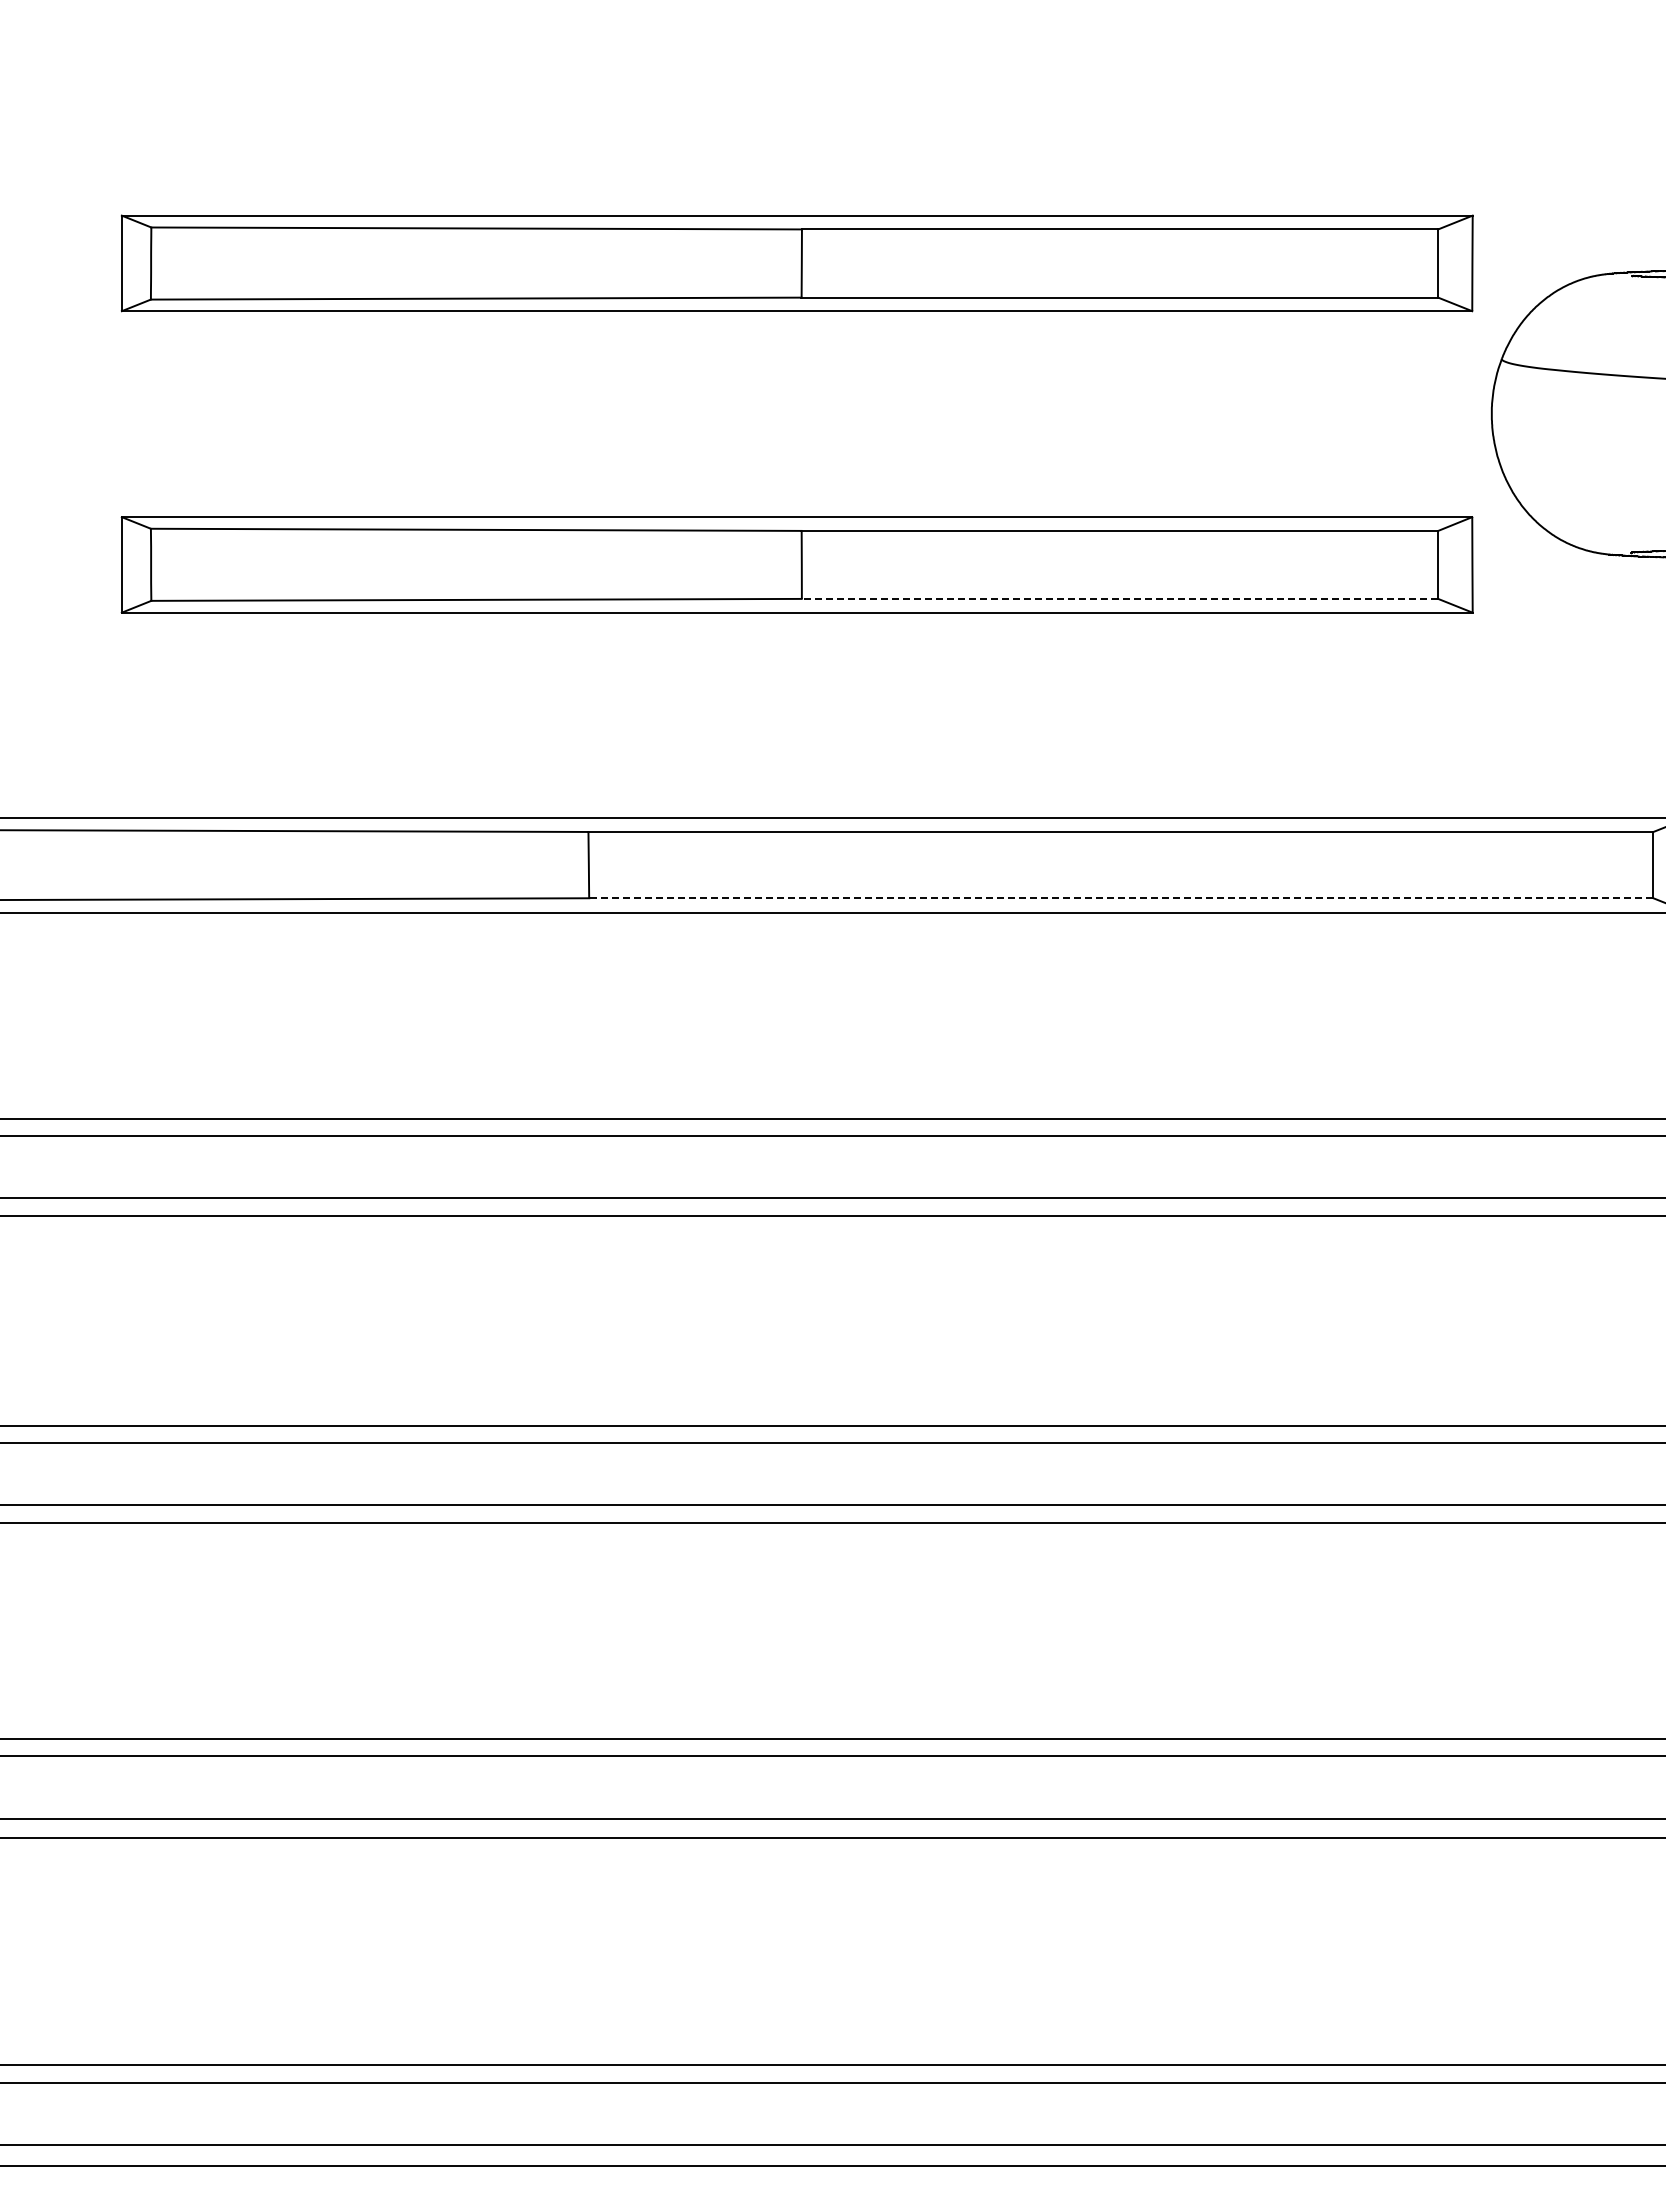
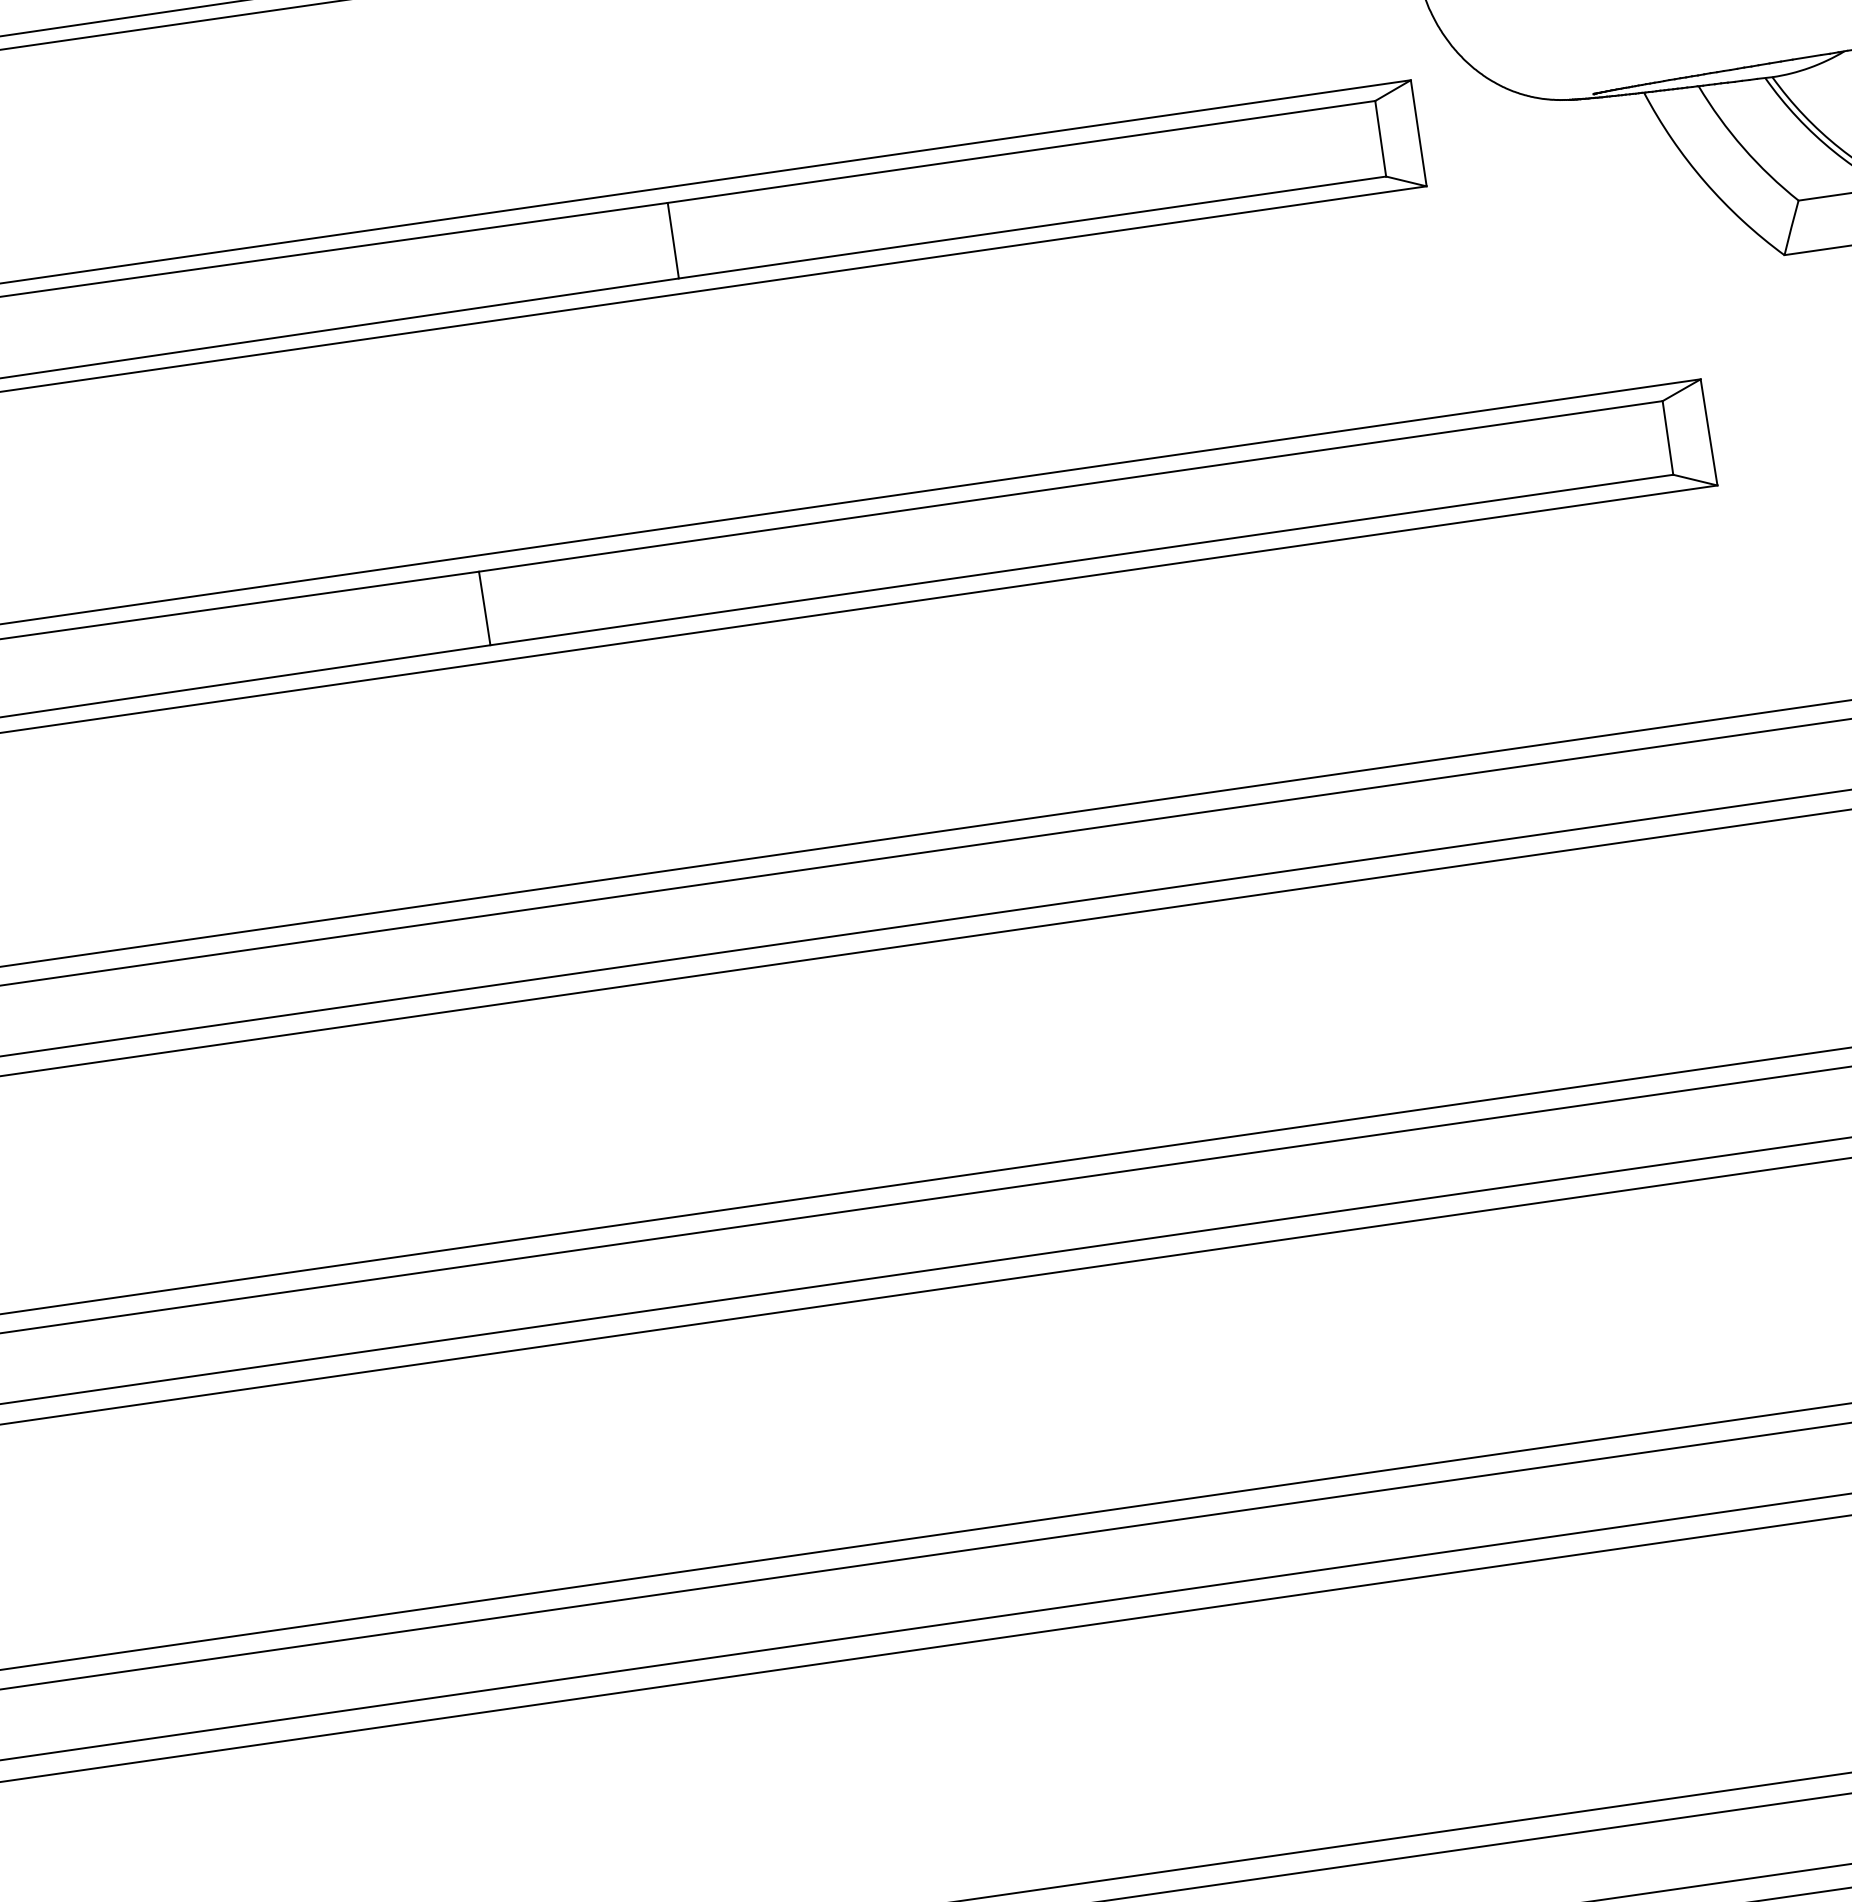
line: (1119, 598) -> (1031, 227), dashed -> solid
line: (1120, 898) -> (1080, 560), dashed -> solid

